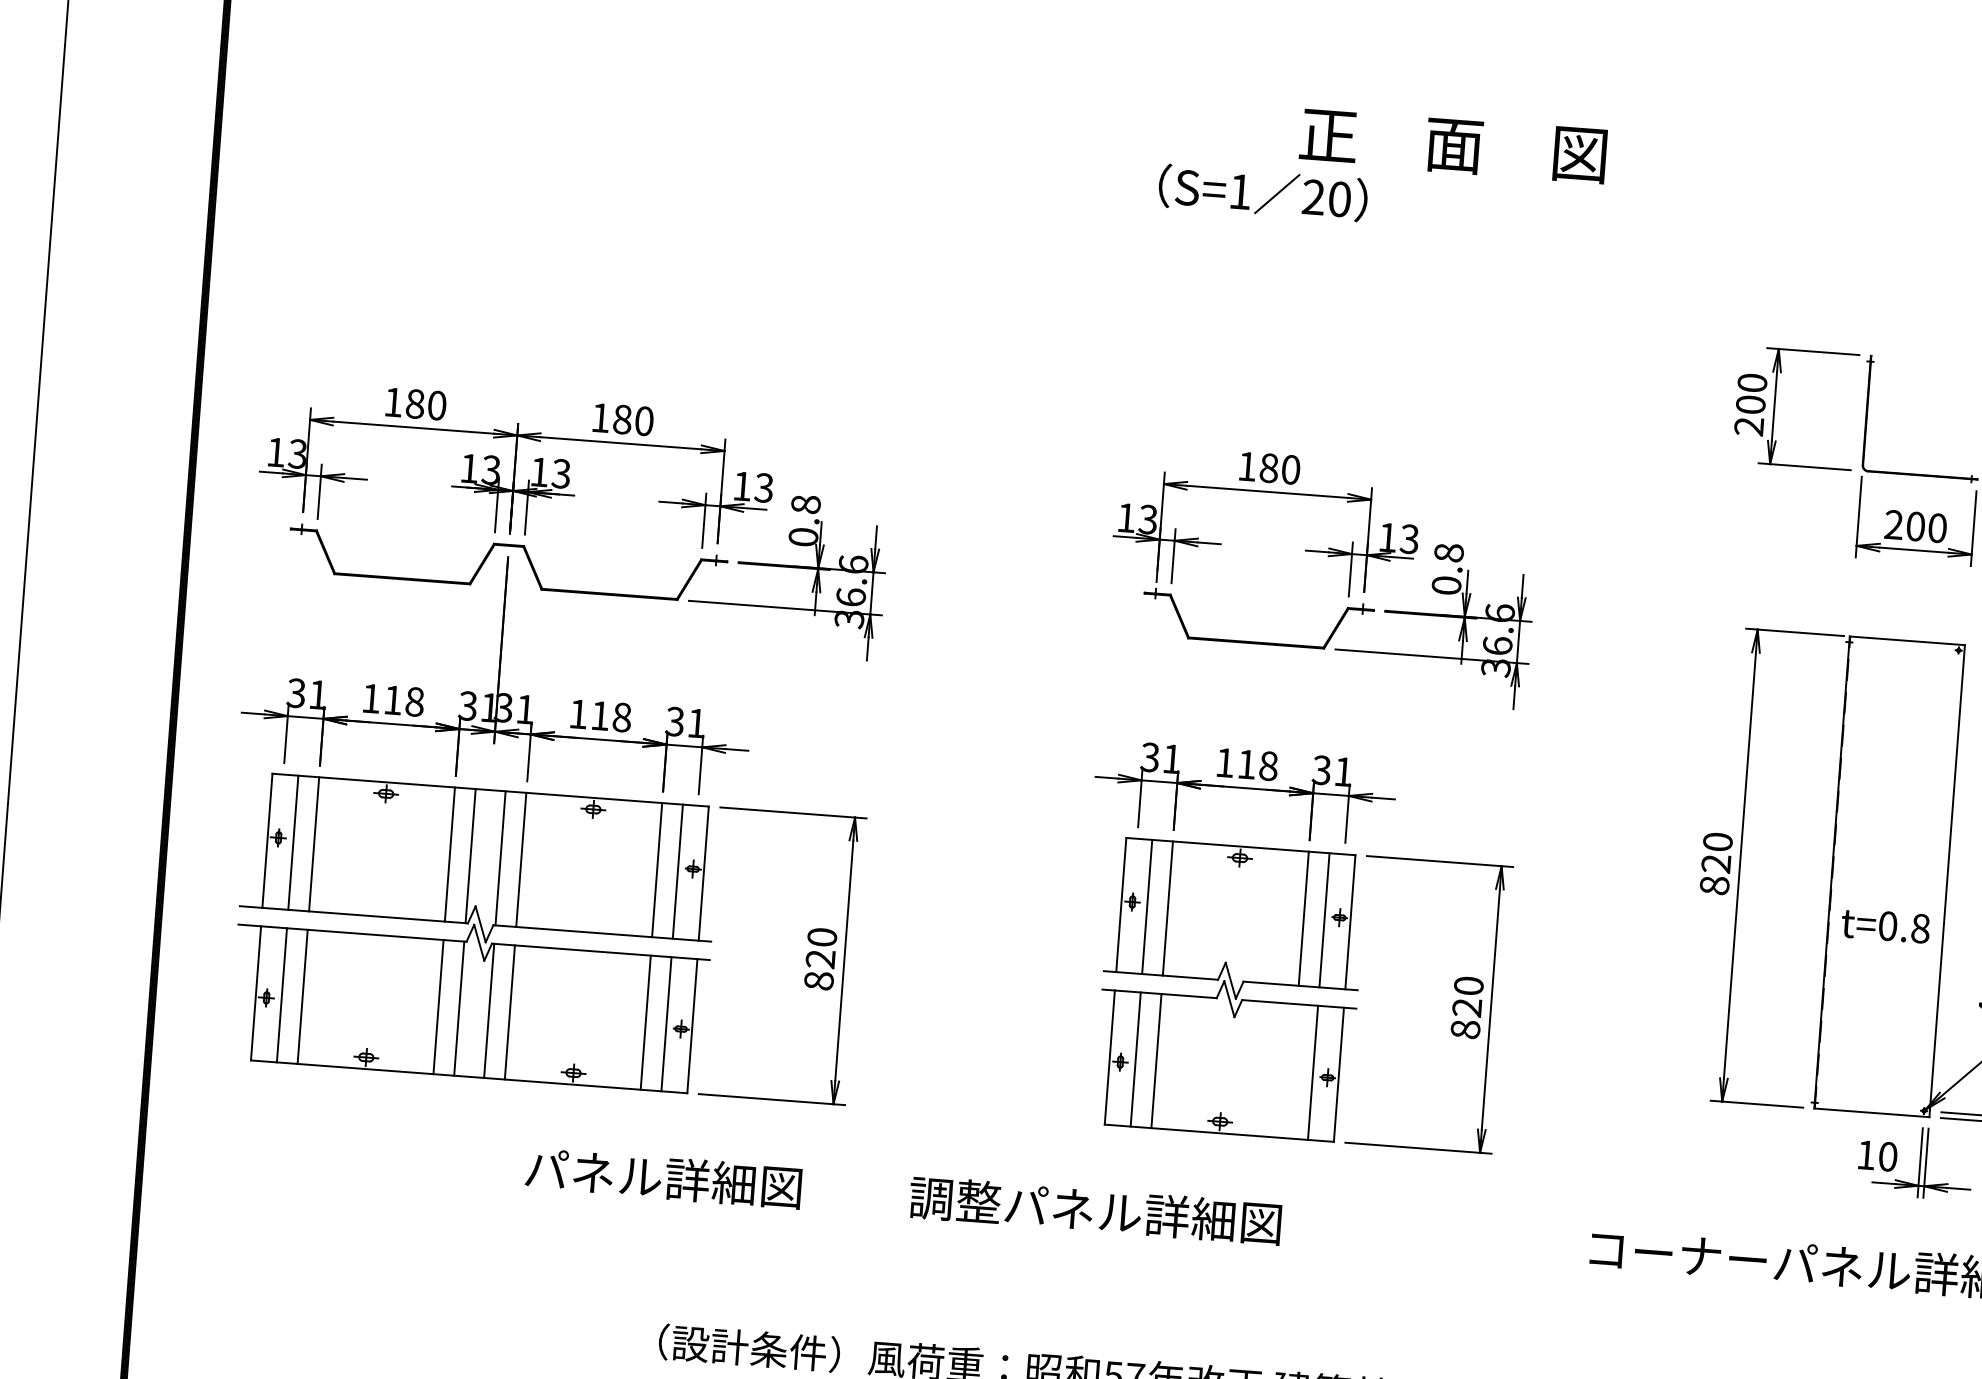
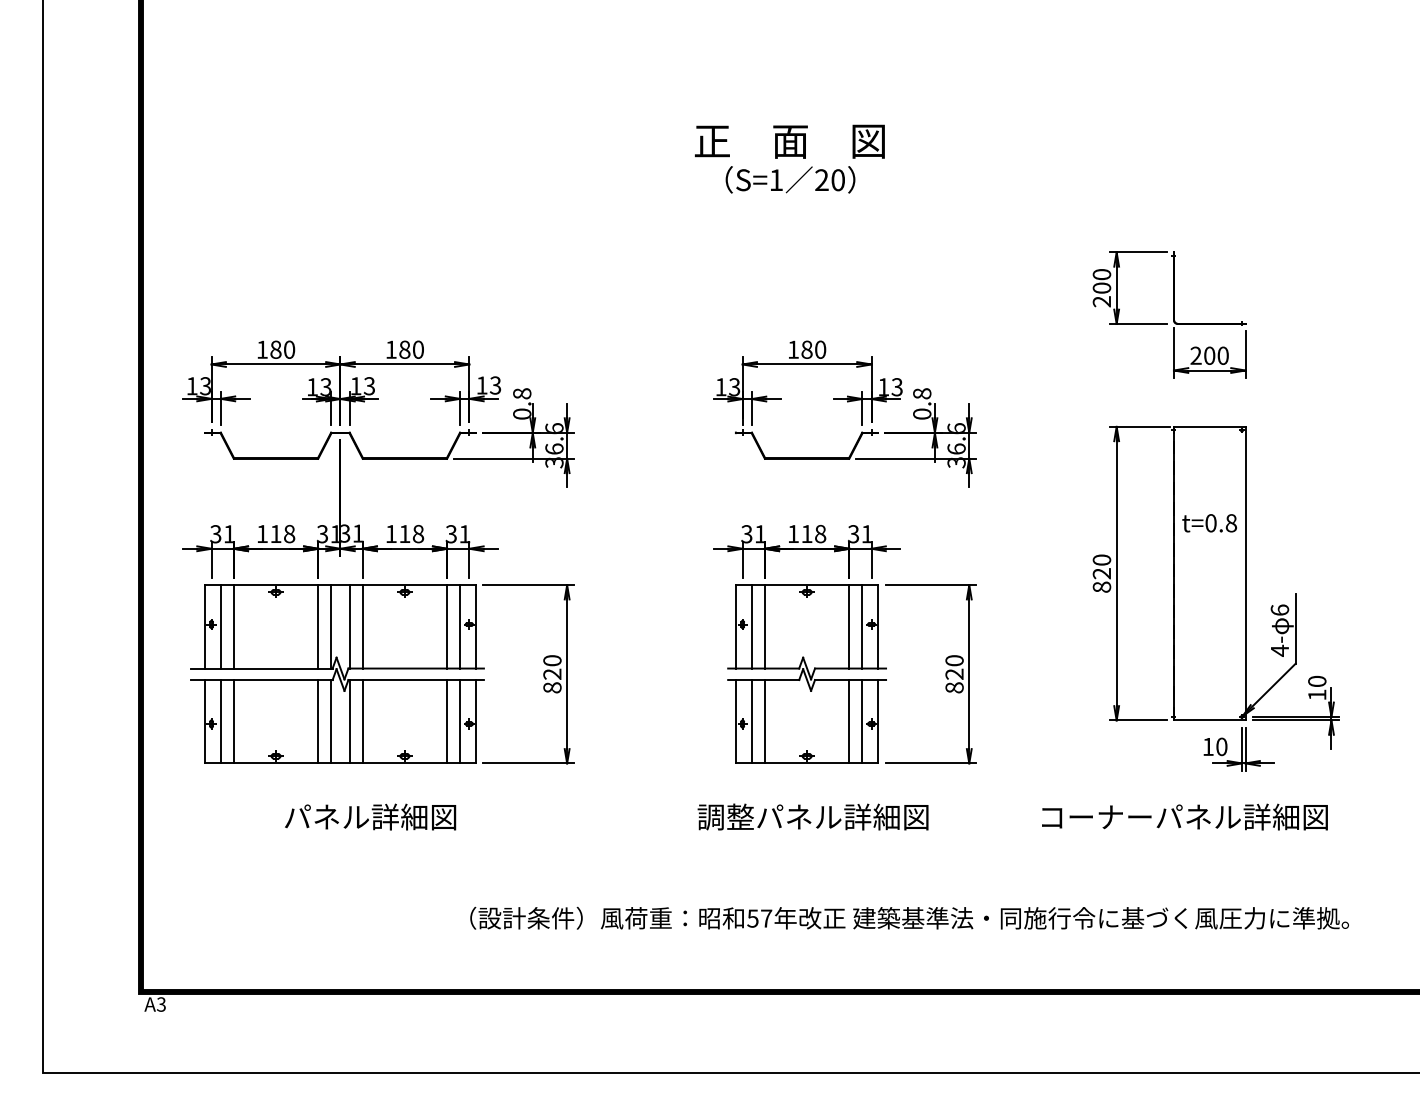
text: (1452, 145) -> (789, 141), moved
text: (1885, 926) -> (1209, 523), moved
line: (1292, 1070) -> (849, 721), added
text: (663, 1177) -> (370, 816), moved
text: (1094, 1209) -> (812, 816), moved

